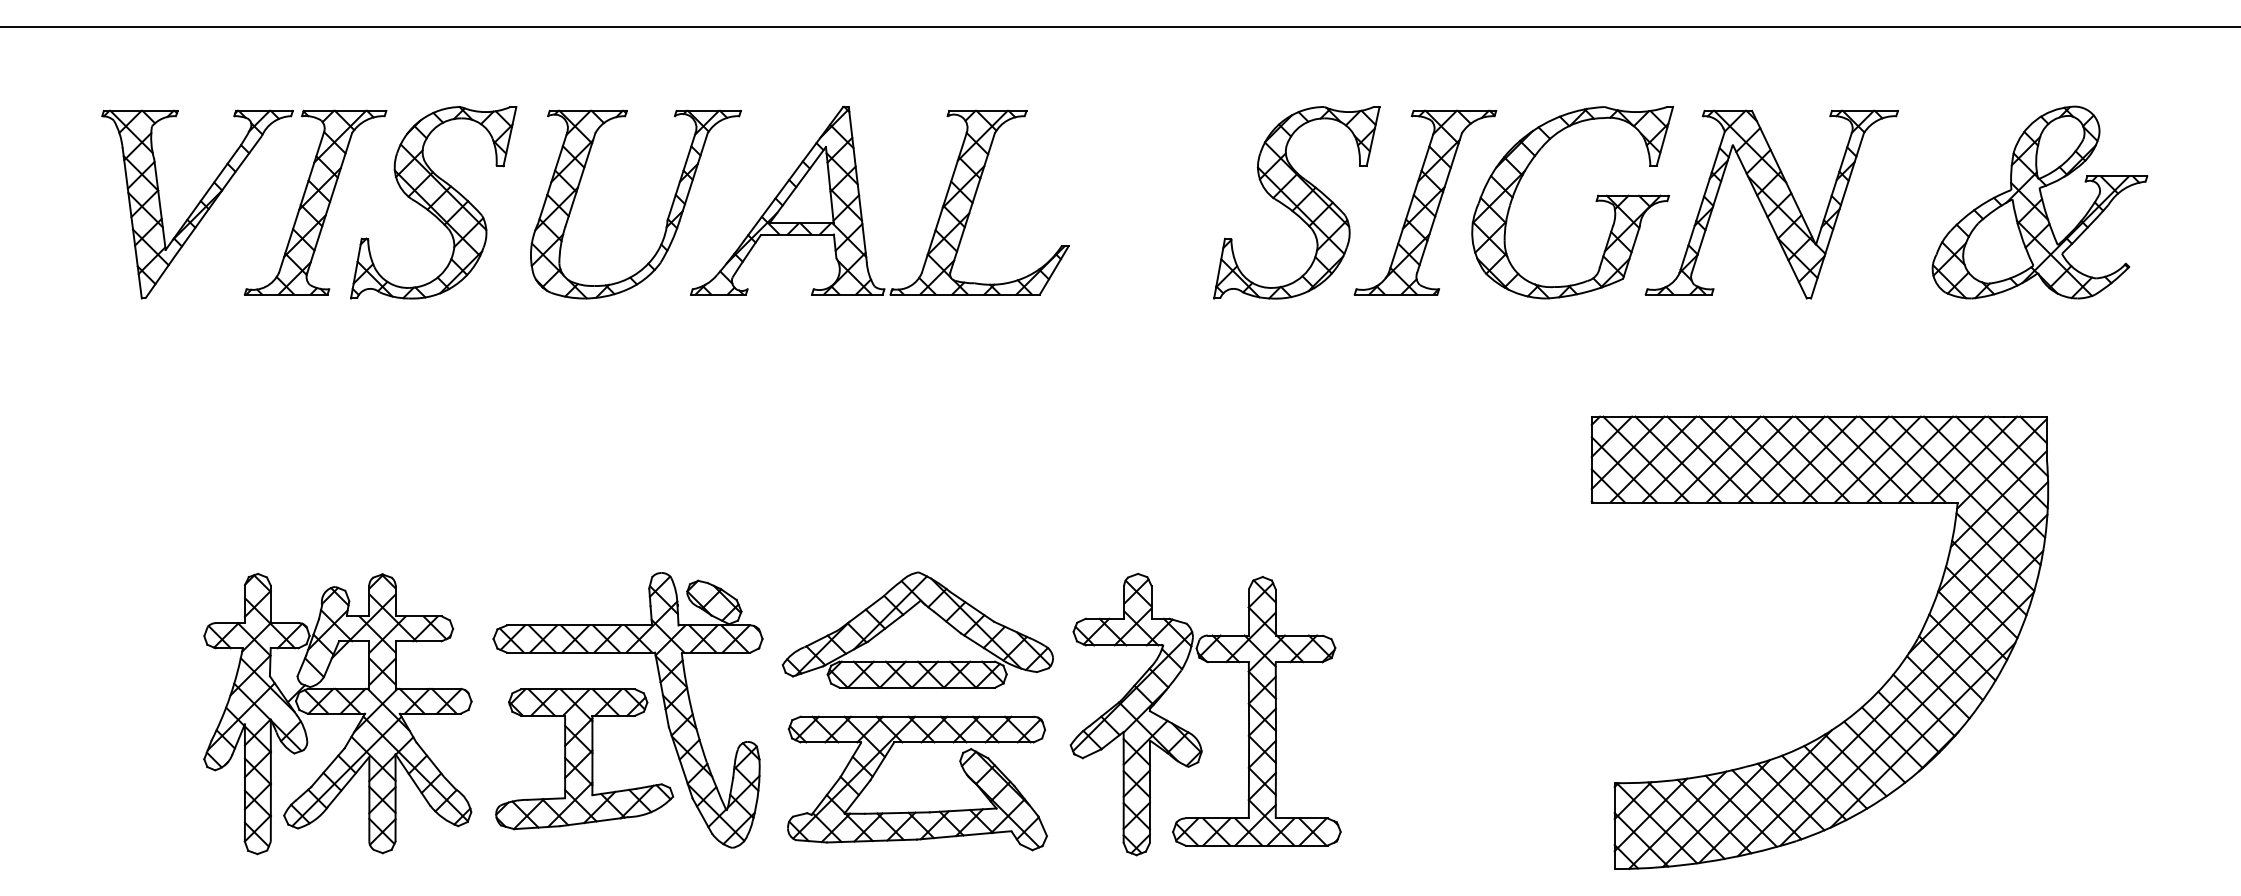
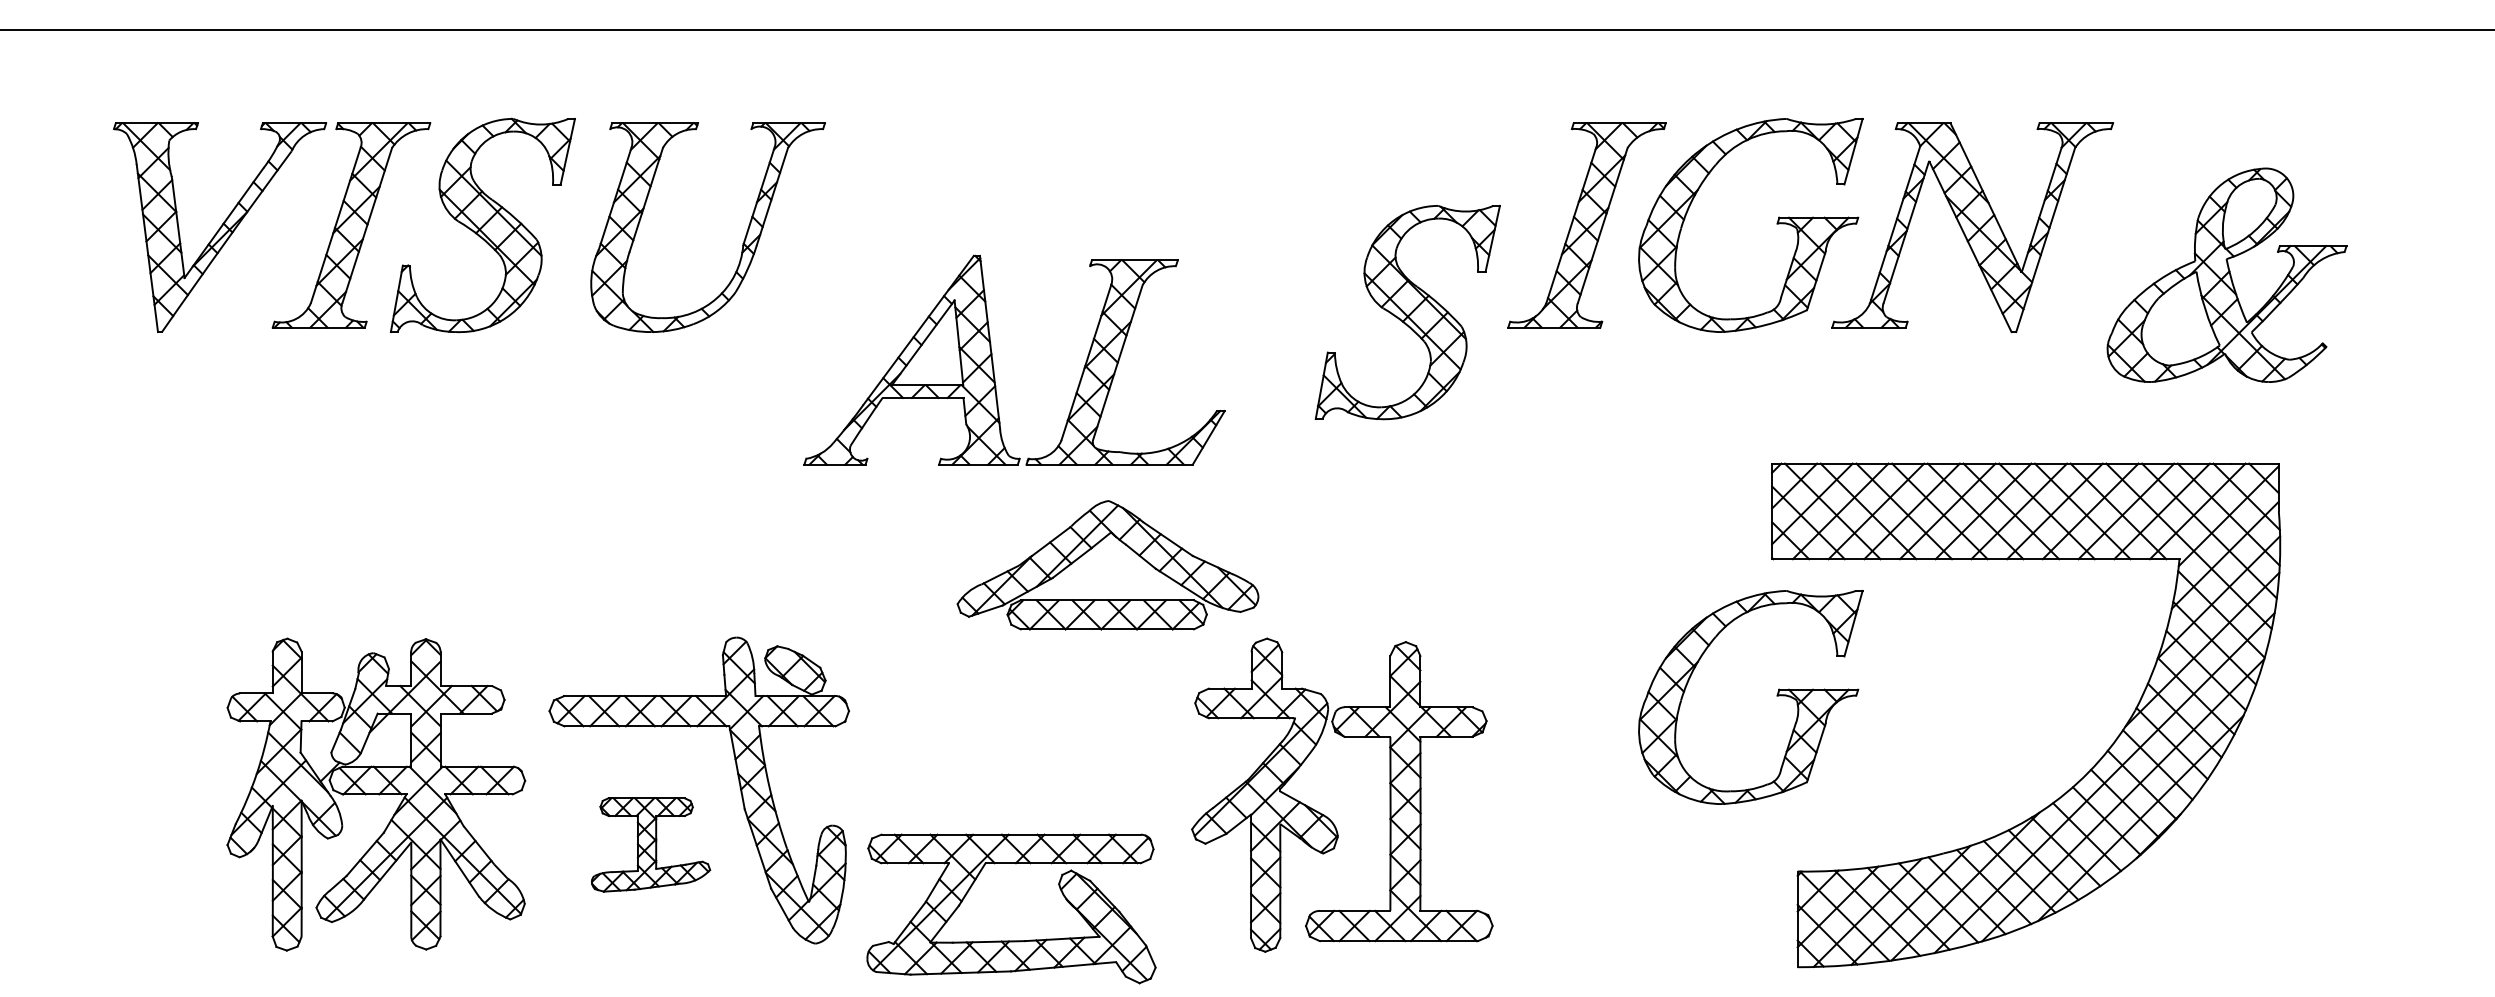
part: (860, 200) -> (993, 360), moved
part: (2039, 201) -> (2226, 274), moved
part: (1296, 202) -> (1407, 312), moved
part: (905, 614) -> (1094, 547), moved
part: (1595, 625) -> (1776, 696), added
part: (584, 758) -> (650, 844), size x0.6
part: (917, 811) -> (1011, 940), moved

